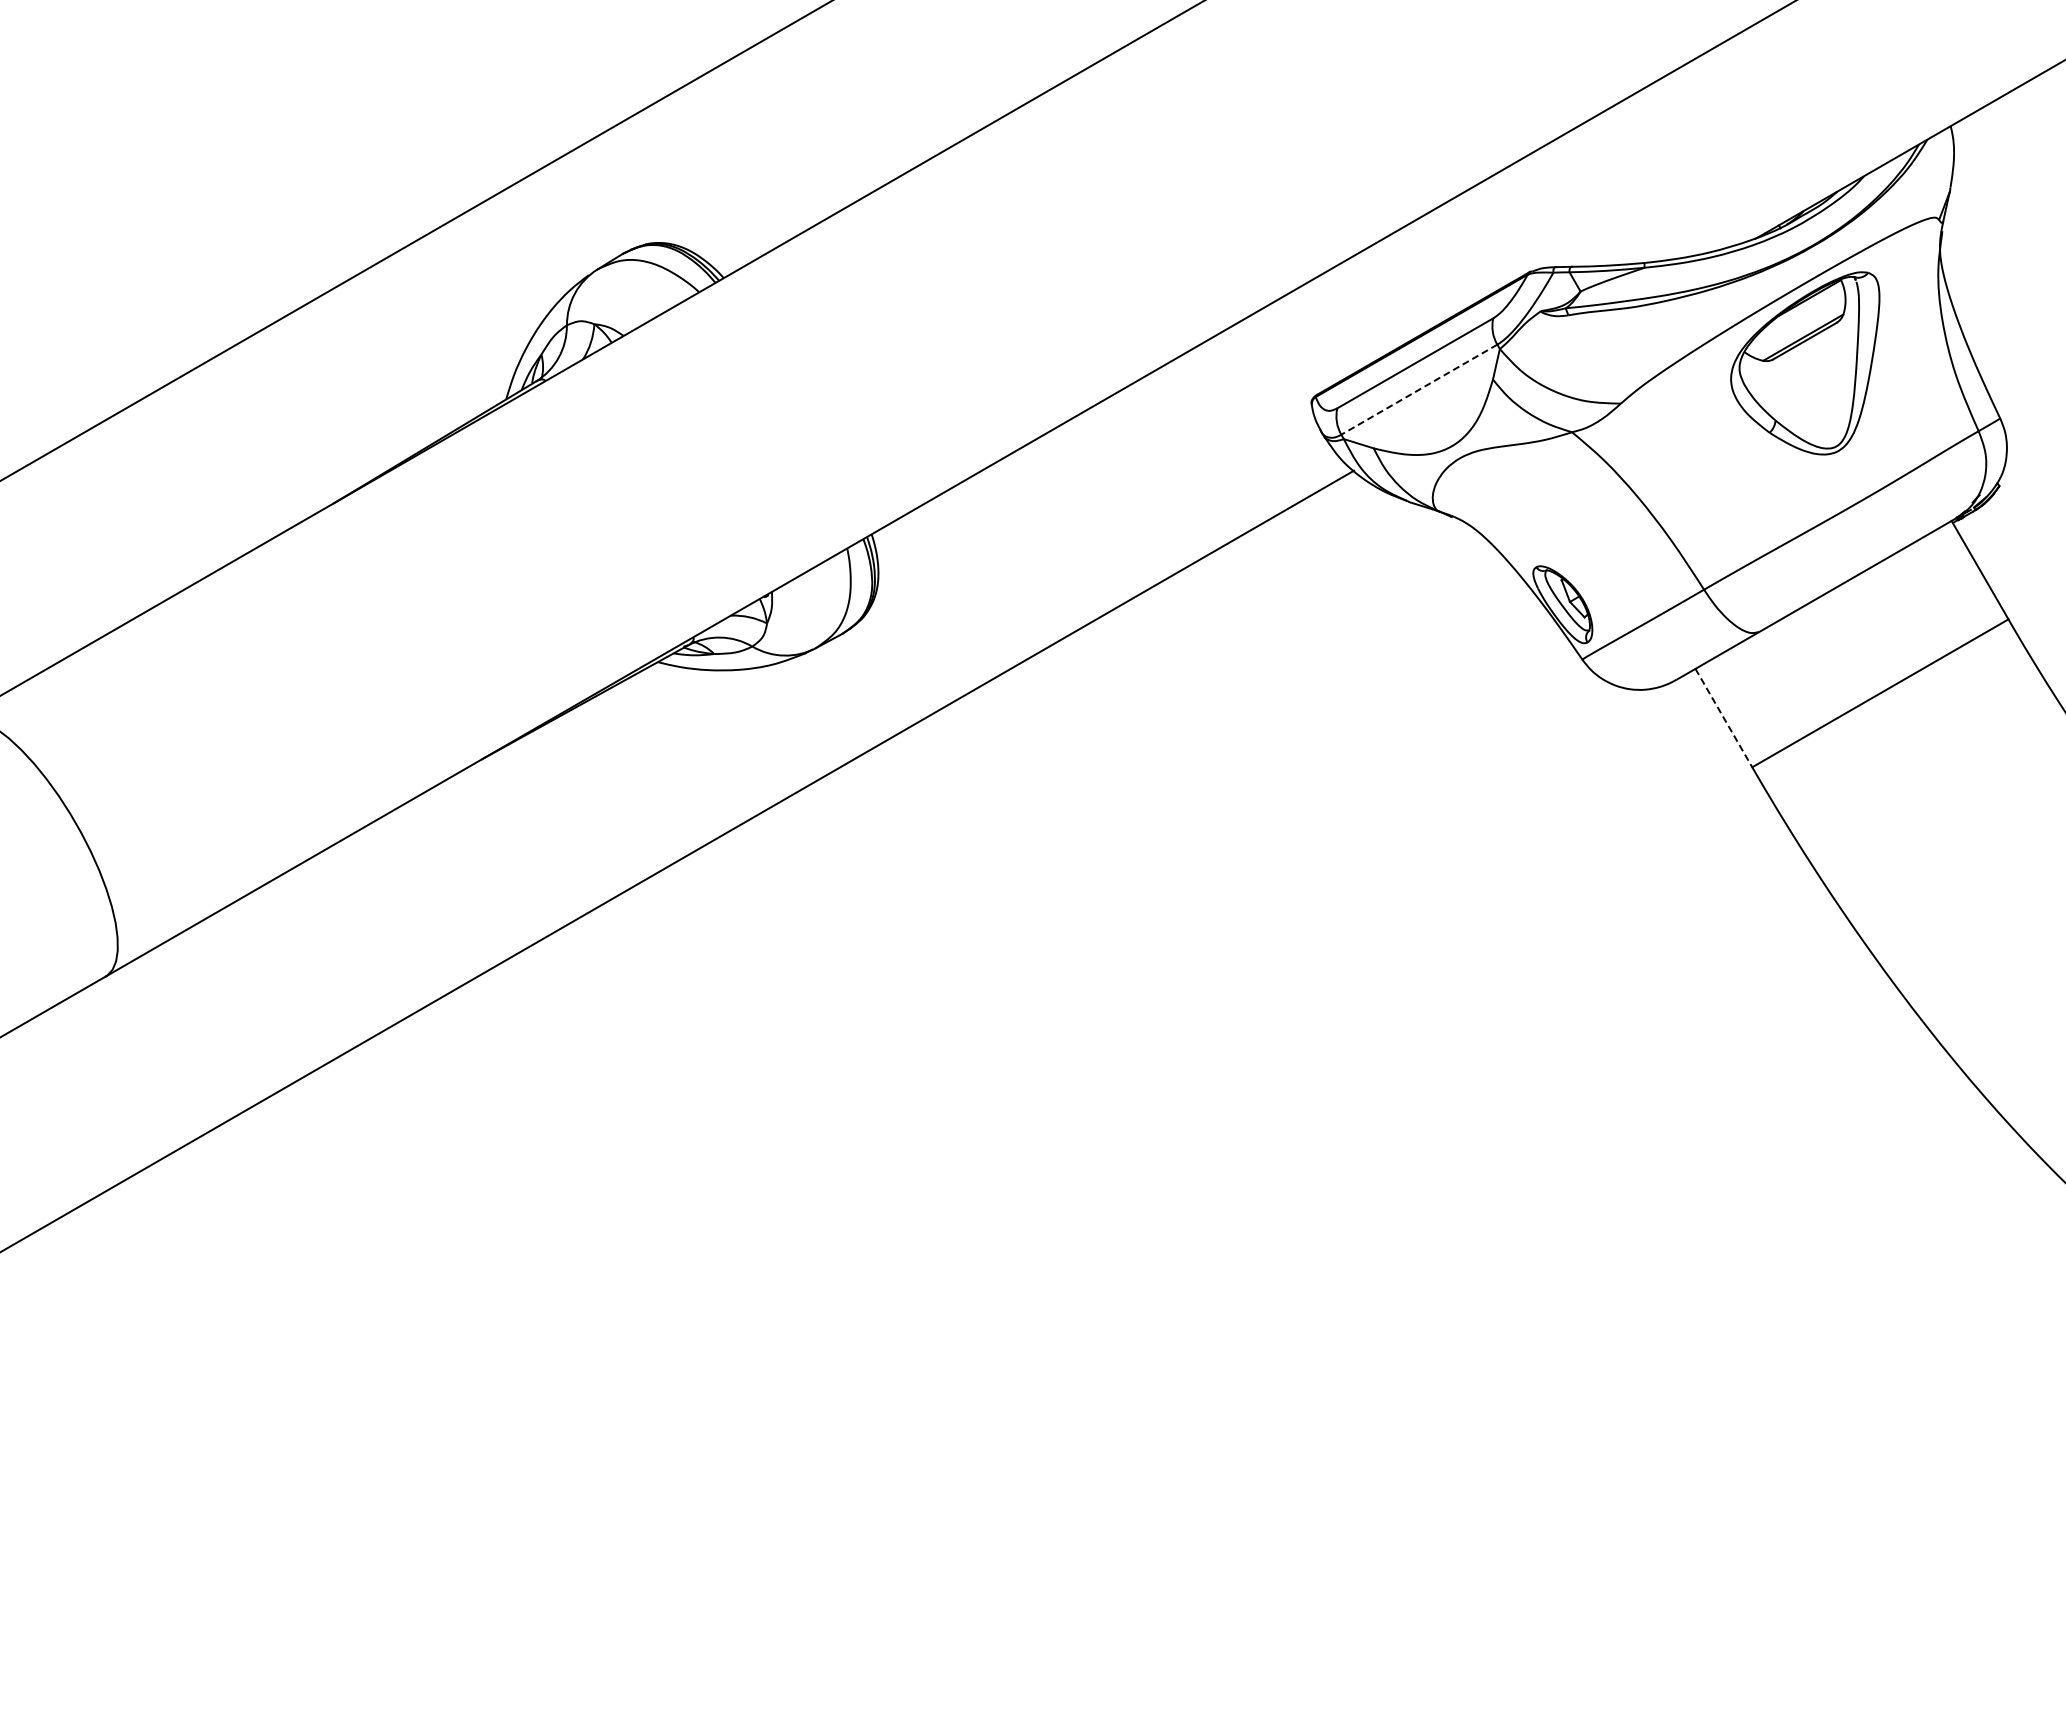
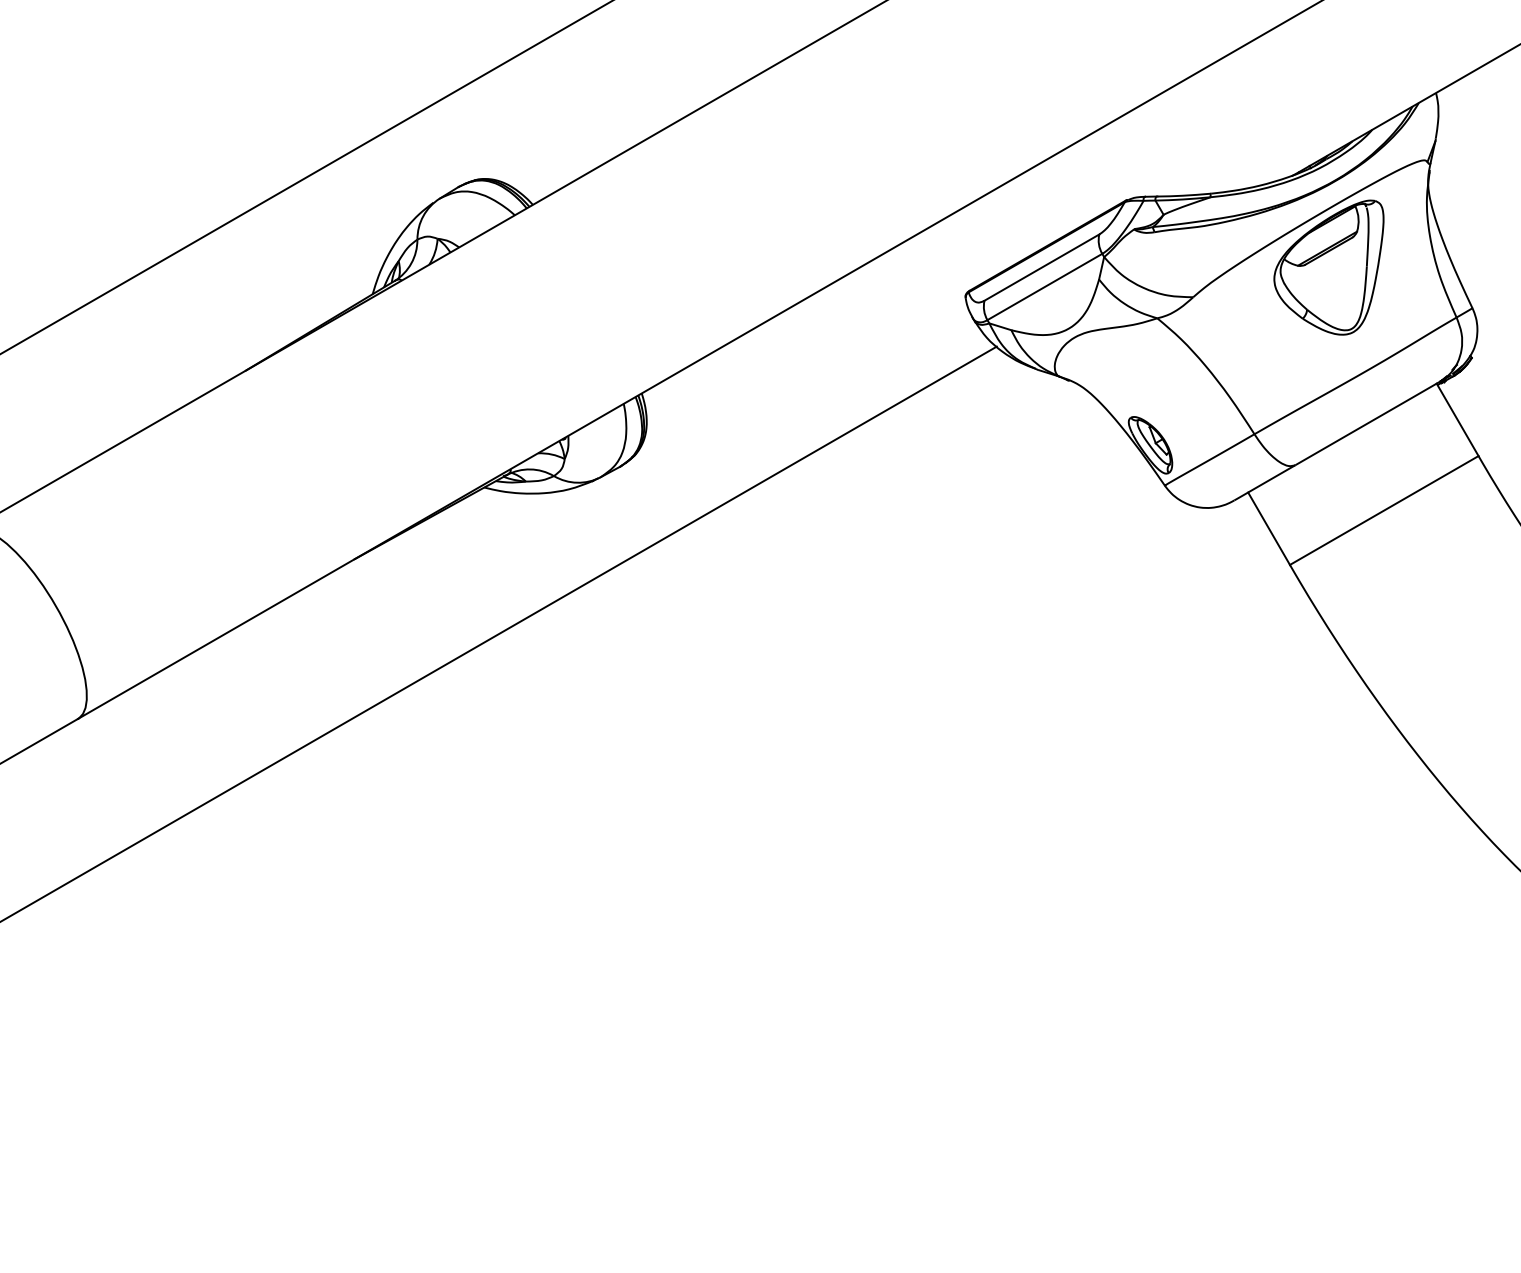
line: (1418, 389) -> (1044, 286), dashed -> solid
line: (1723, 718) -> (1268, 529), dashed -> solid

